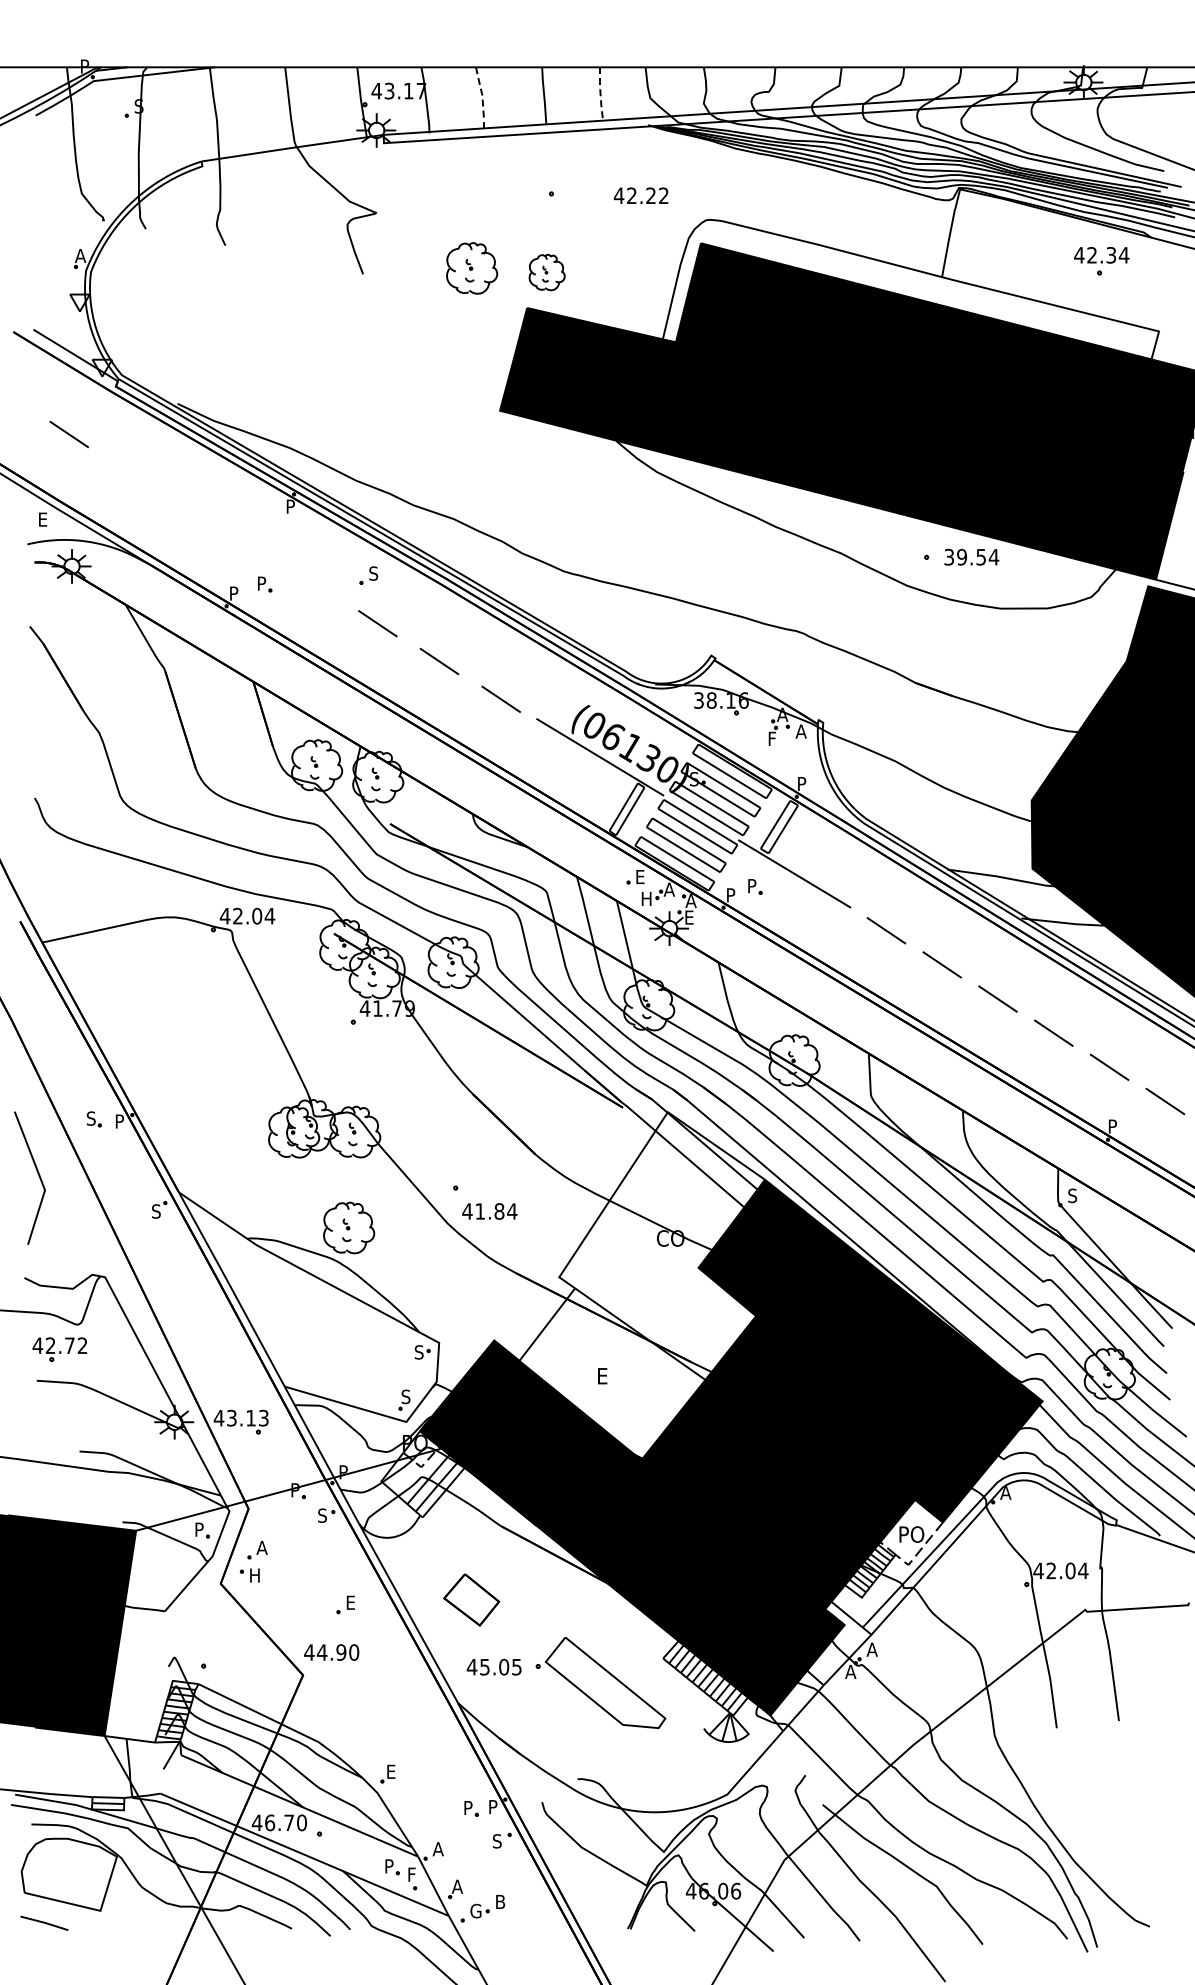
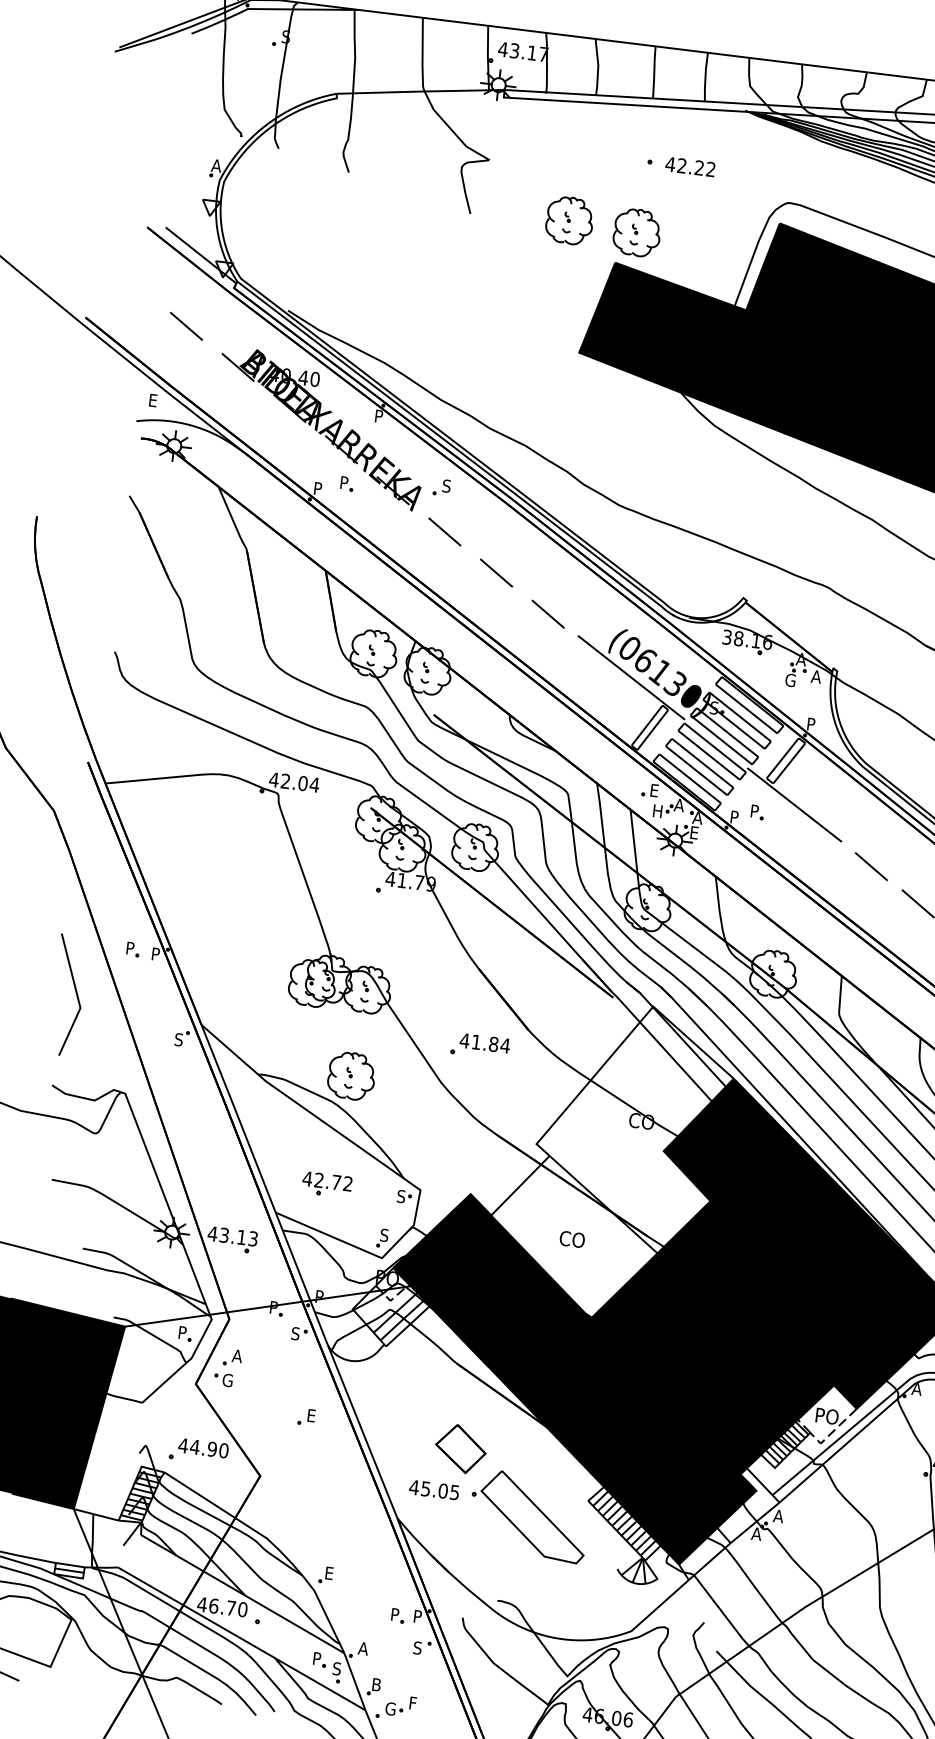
line: (600, 94) -> (705, 77), dashed -> solid
line: (482, 98) -> (598, 67), dashed -> solid
text: (640, 195) -> (689, 166), moved
part: (547, 272) -> (637, 232), size x1.43
part: (228, 527) -> (320, 428), added
text: (773, 738) -> (790, 679), F -> G
text: (90, 1118) -> (129, 948), S -> P
text: (489, 1211) -> (484, 1043), moved
part: (59, 1349) -> (326, 1184), moved
text: (610, 1375) -> (572, 1238), E -> CO
text: (254, 1575) -> (227, 1380), H -> G
part: (471, 1599) -> (460, 1448), moved
text: (331, 1652) -> (203, 1448), moved
text: (411, 1874) -> (336, 1668), F -> S
text: (457, 1886) -> (376, 1684), A -> B
text: (501, 1901) -> (414, 1703), B -> F

